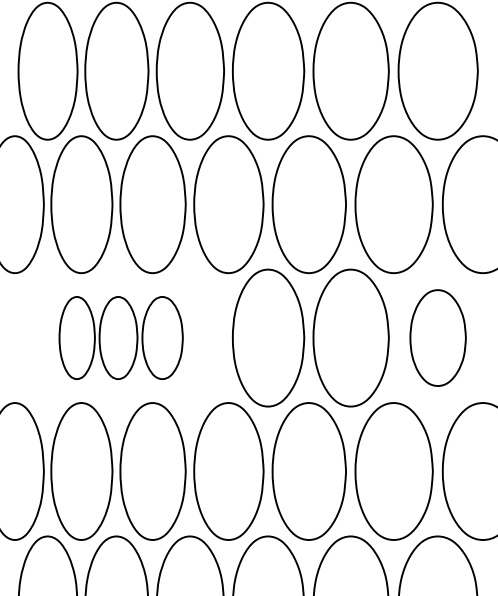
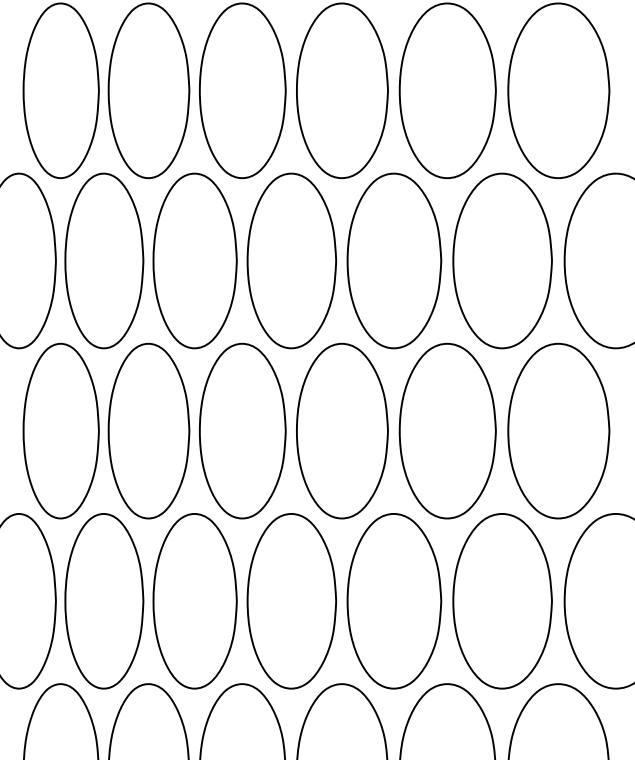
part: (120, 337) -> (153, 430), size x1.67
part: (437, 337) -> (557, 430), size x1.43

